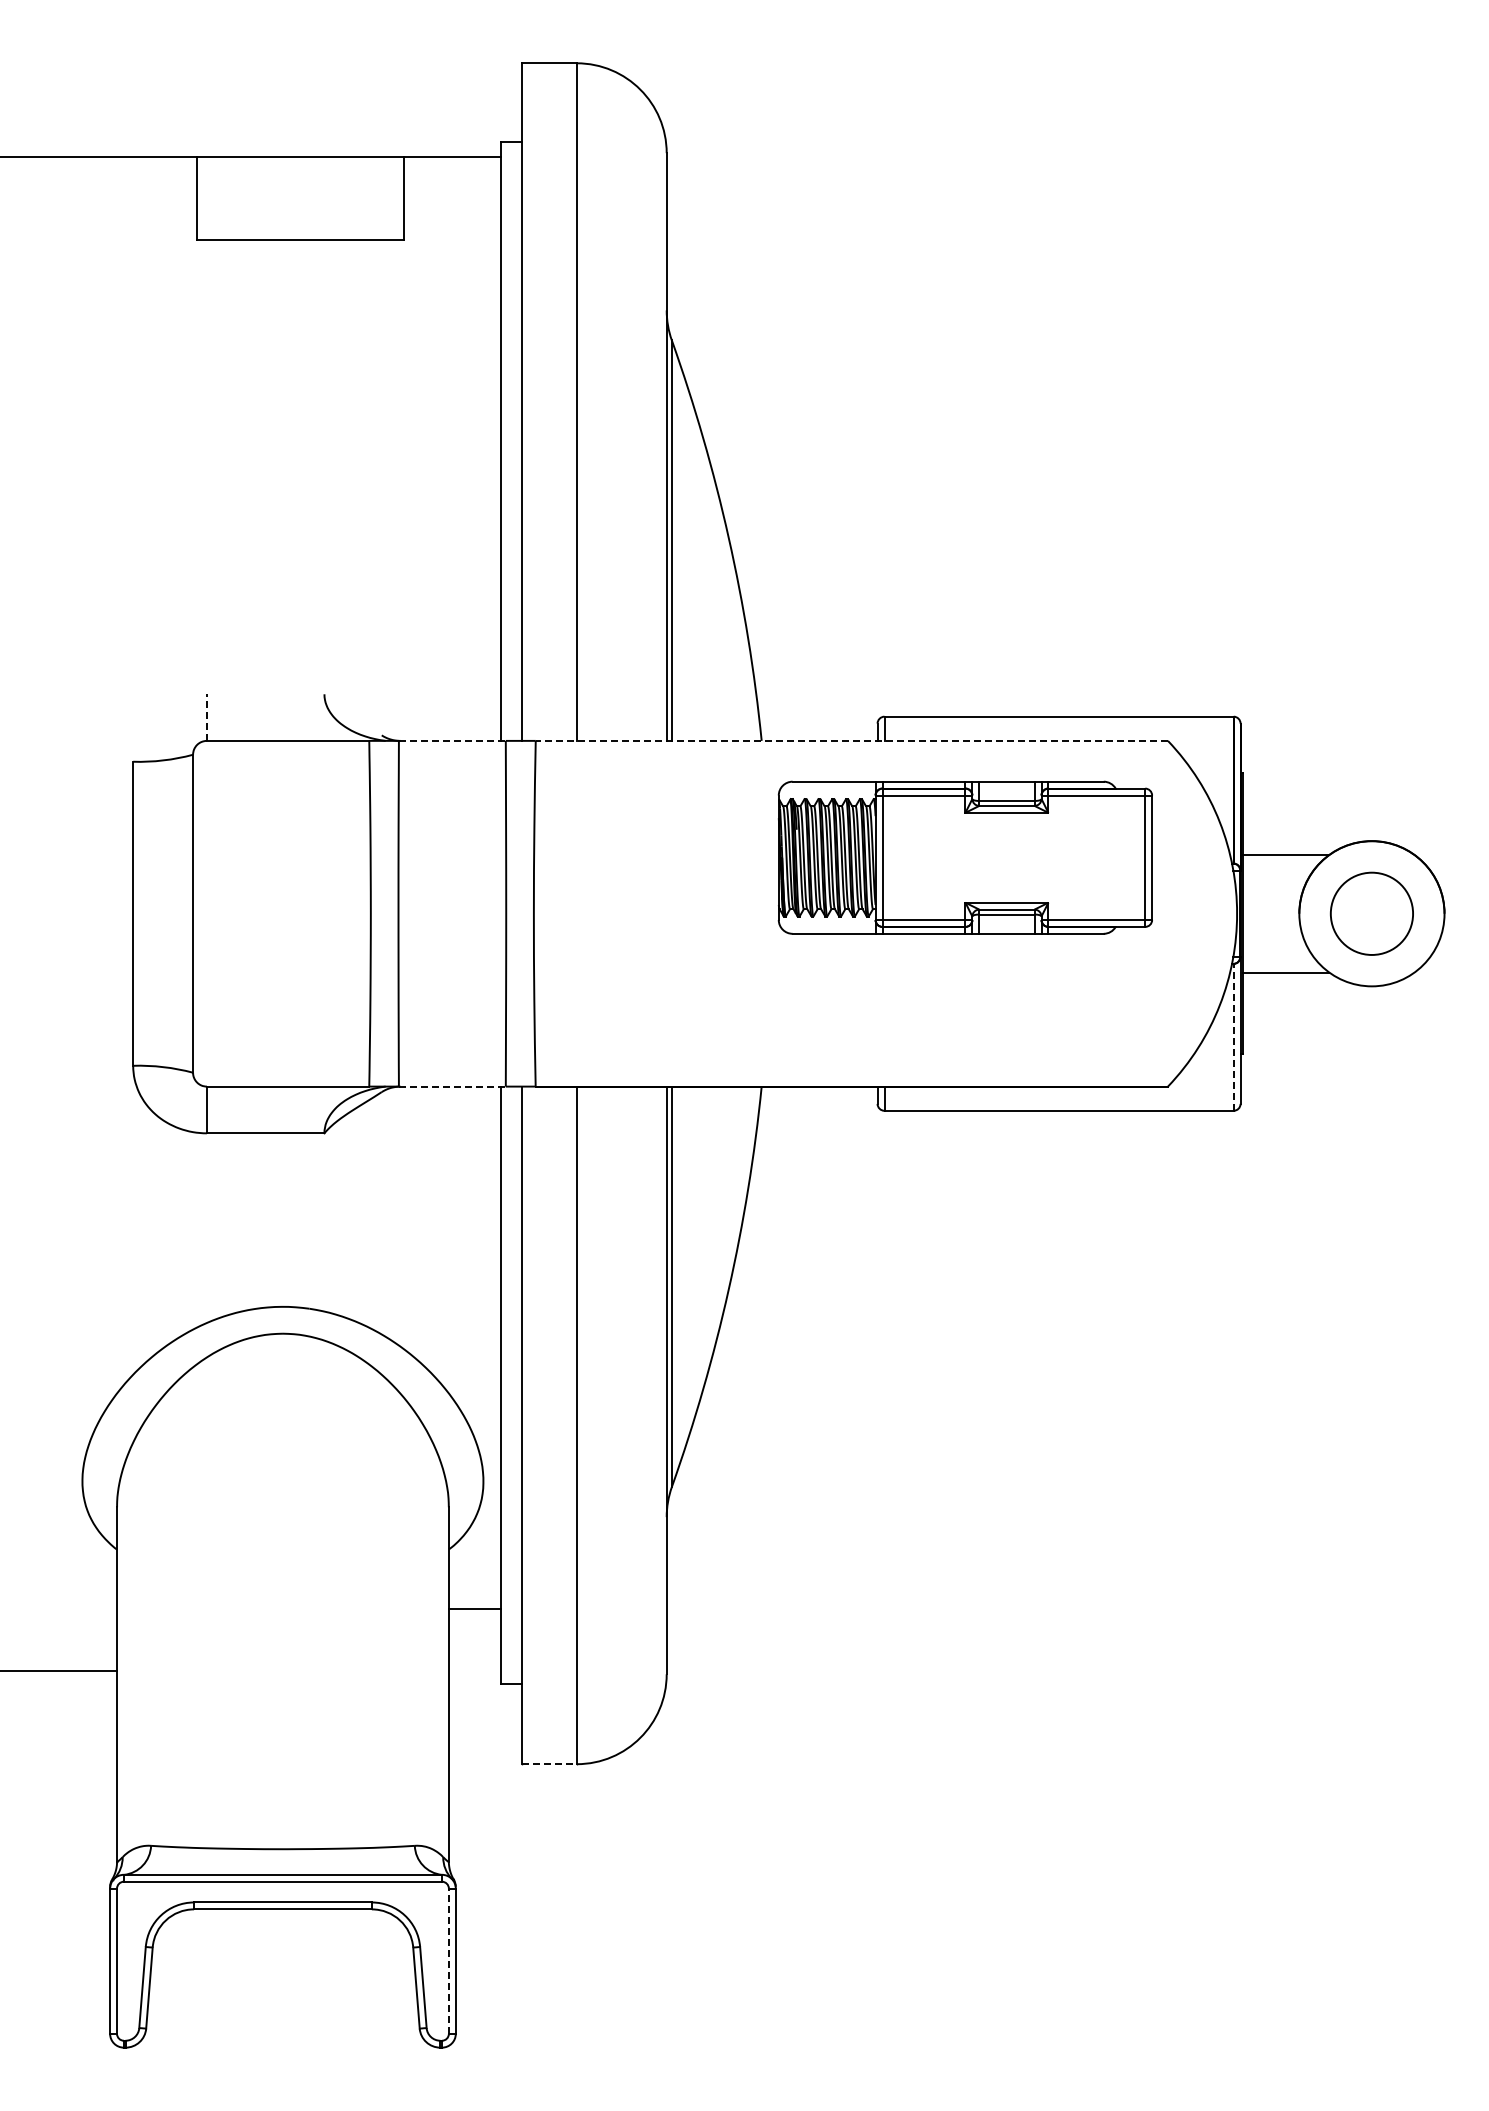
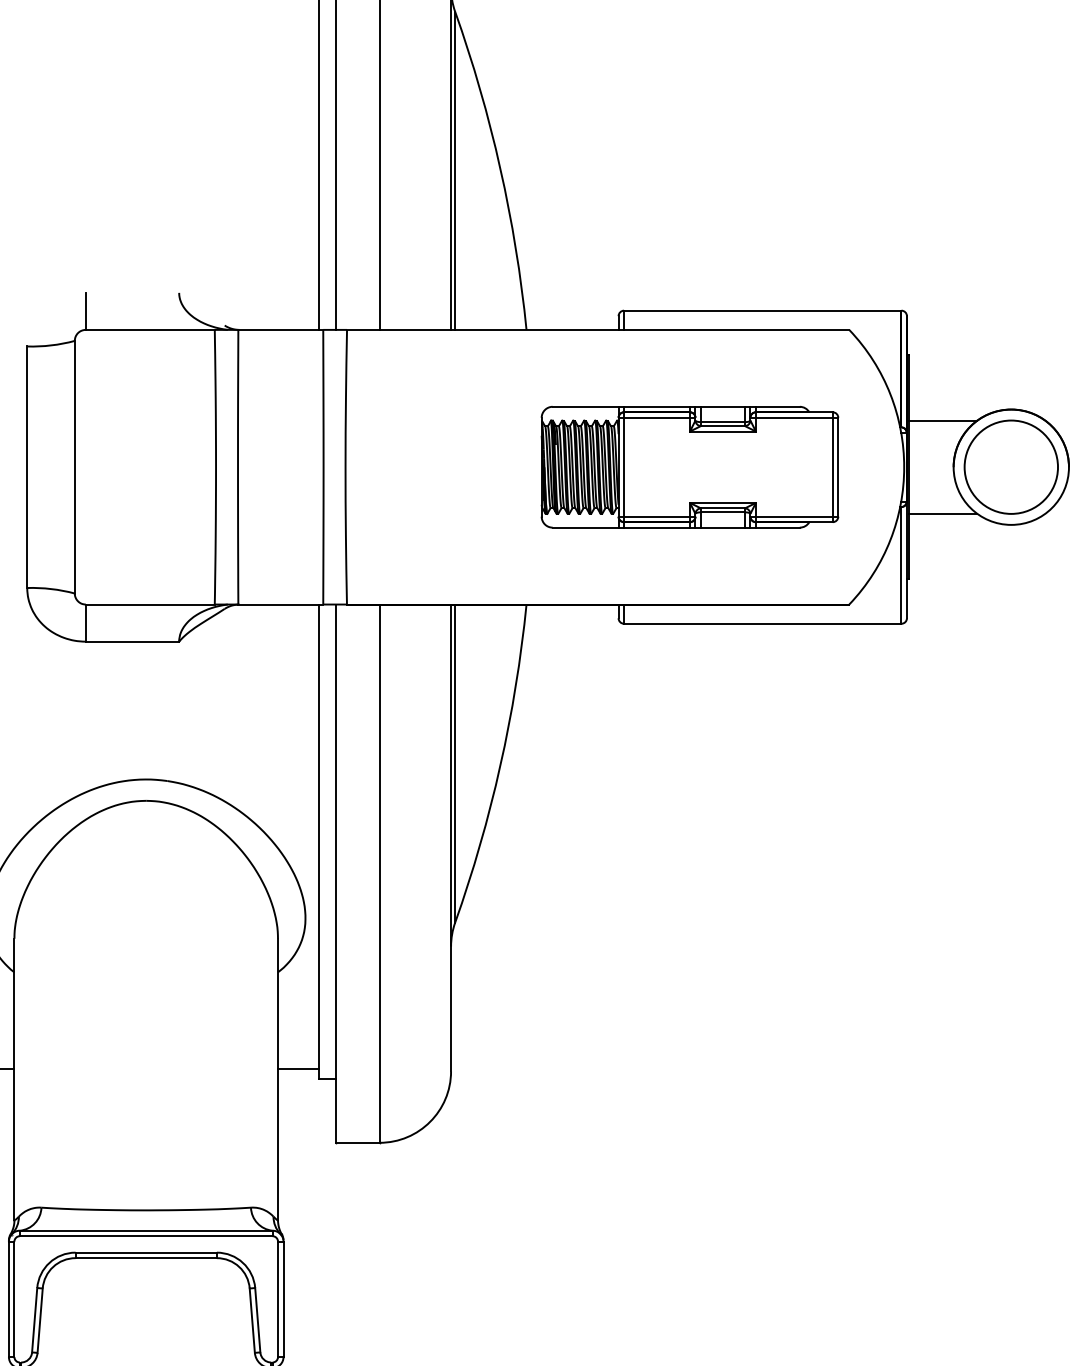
line: (206, 717) -> (85, 311), dashed -> solid
line: (452, 740) -> (280, 329), dashed -> solid
line: (851, 740) -> (597, 329), dashed -> solid
part: (964, 857) -> (689, 467), moved
circle: (1371, 913) -> (1010, 467), size x1.43
line: (1233, 1036) -> (901, 564), dashed -> solid
line: (452, 1086) -> (280, 604), dashed -> solid
line: (474, 1608) -> (298, 1068), moved
line: (549, 1764) -> (357, 1143), dashed -> solid
line: (448, 1961) -> (277, 1299), dashed -> solid

